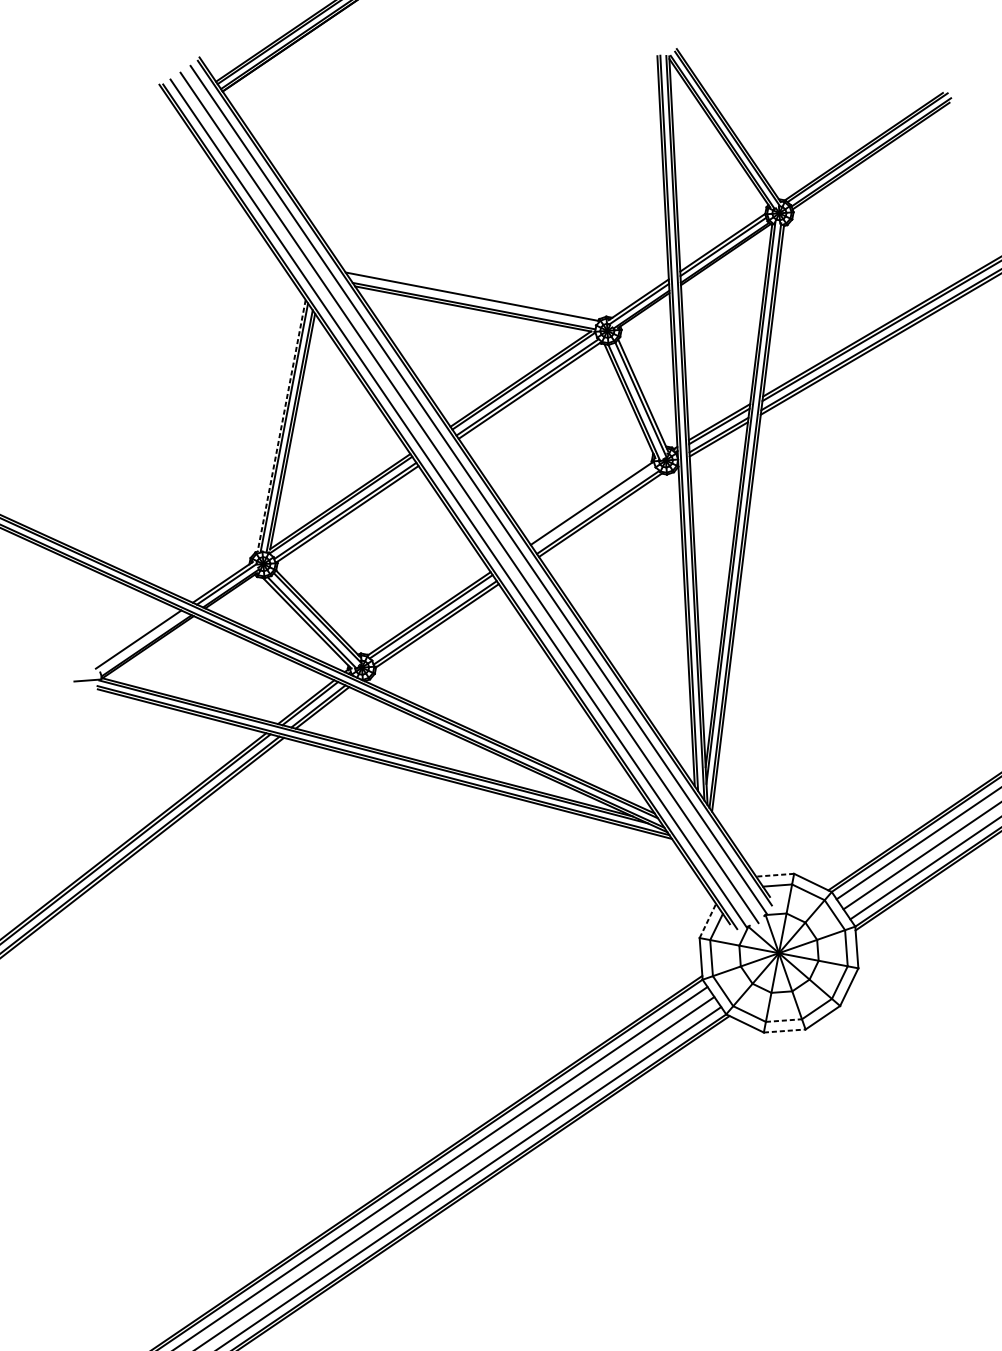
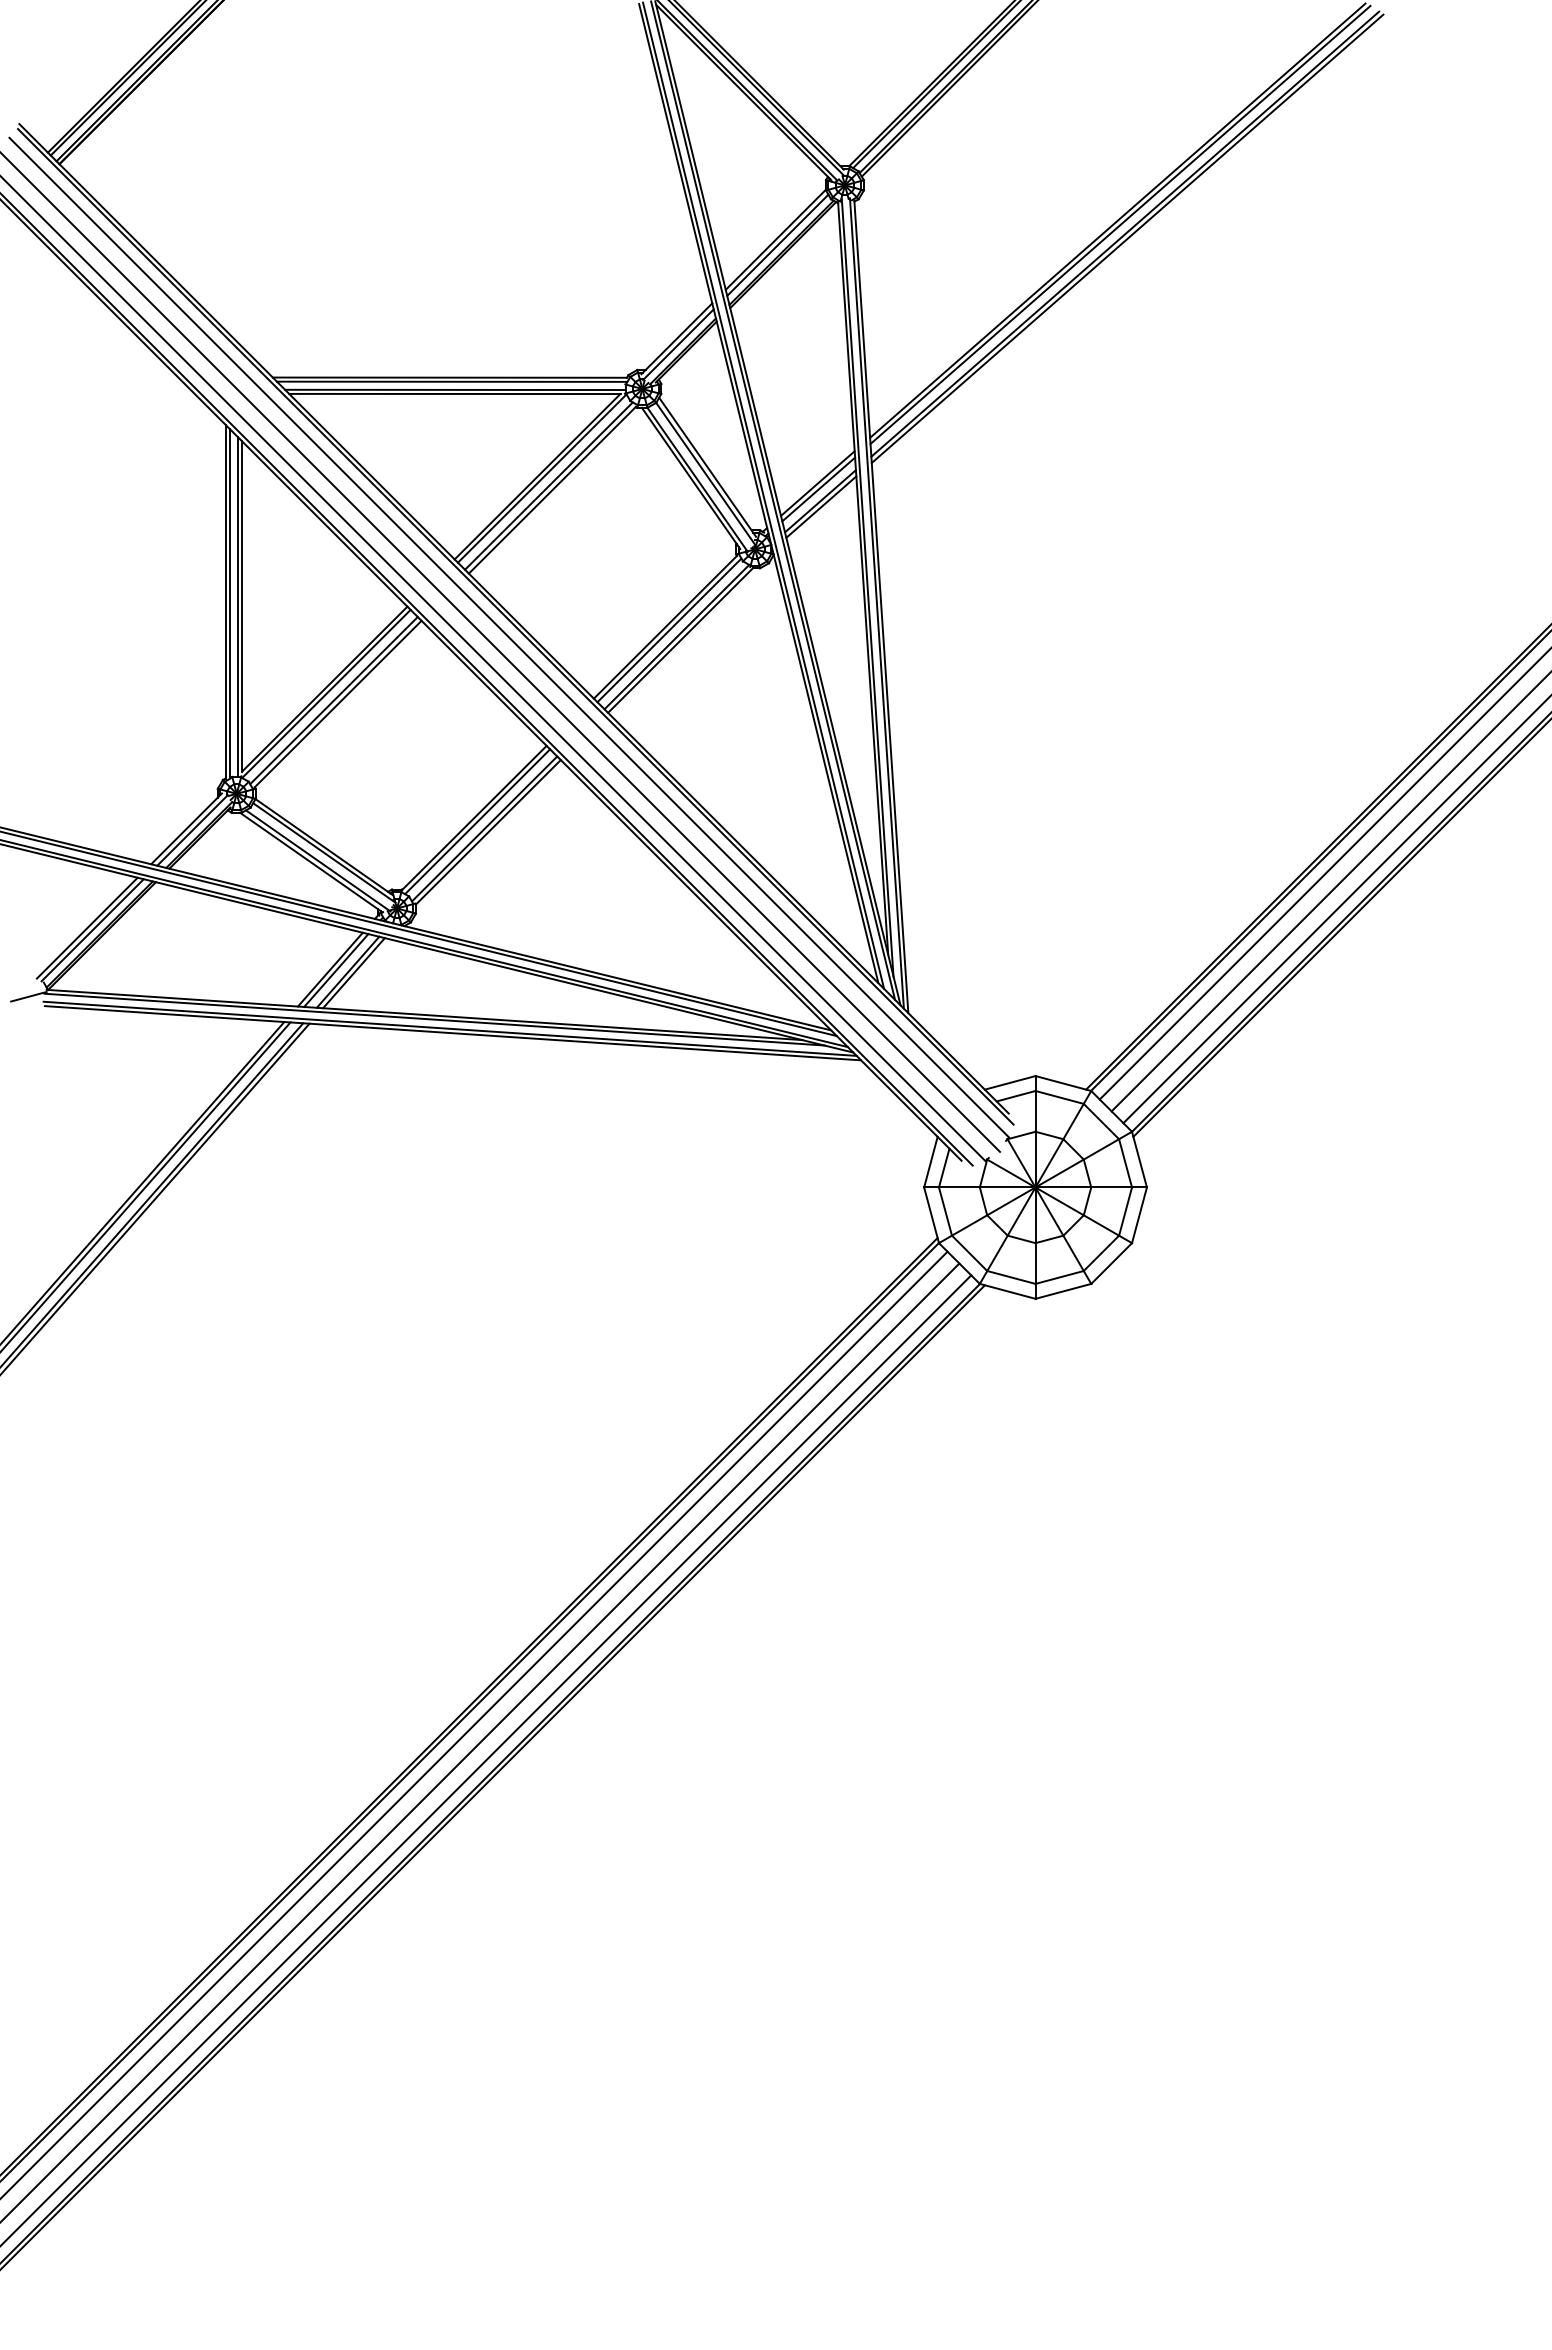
line: (472, 299) -> (451, 381), added
line: (281, 425) -> (225, 601), dashed -> solid
line: (593, 506) -> (669, 630), added
line: (142, 641) -> (92, 930), added
line: (774, 874) -> (1009, 1082), dashed -> solid
line: (708, 920) -> (931, 1161), dashed -> solid
line: (783, 1020) -> (1059, 1277), dashed -> solid
line: (784, 1031) -> (1063, 1291), dashed -> solid

